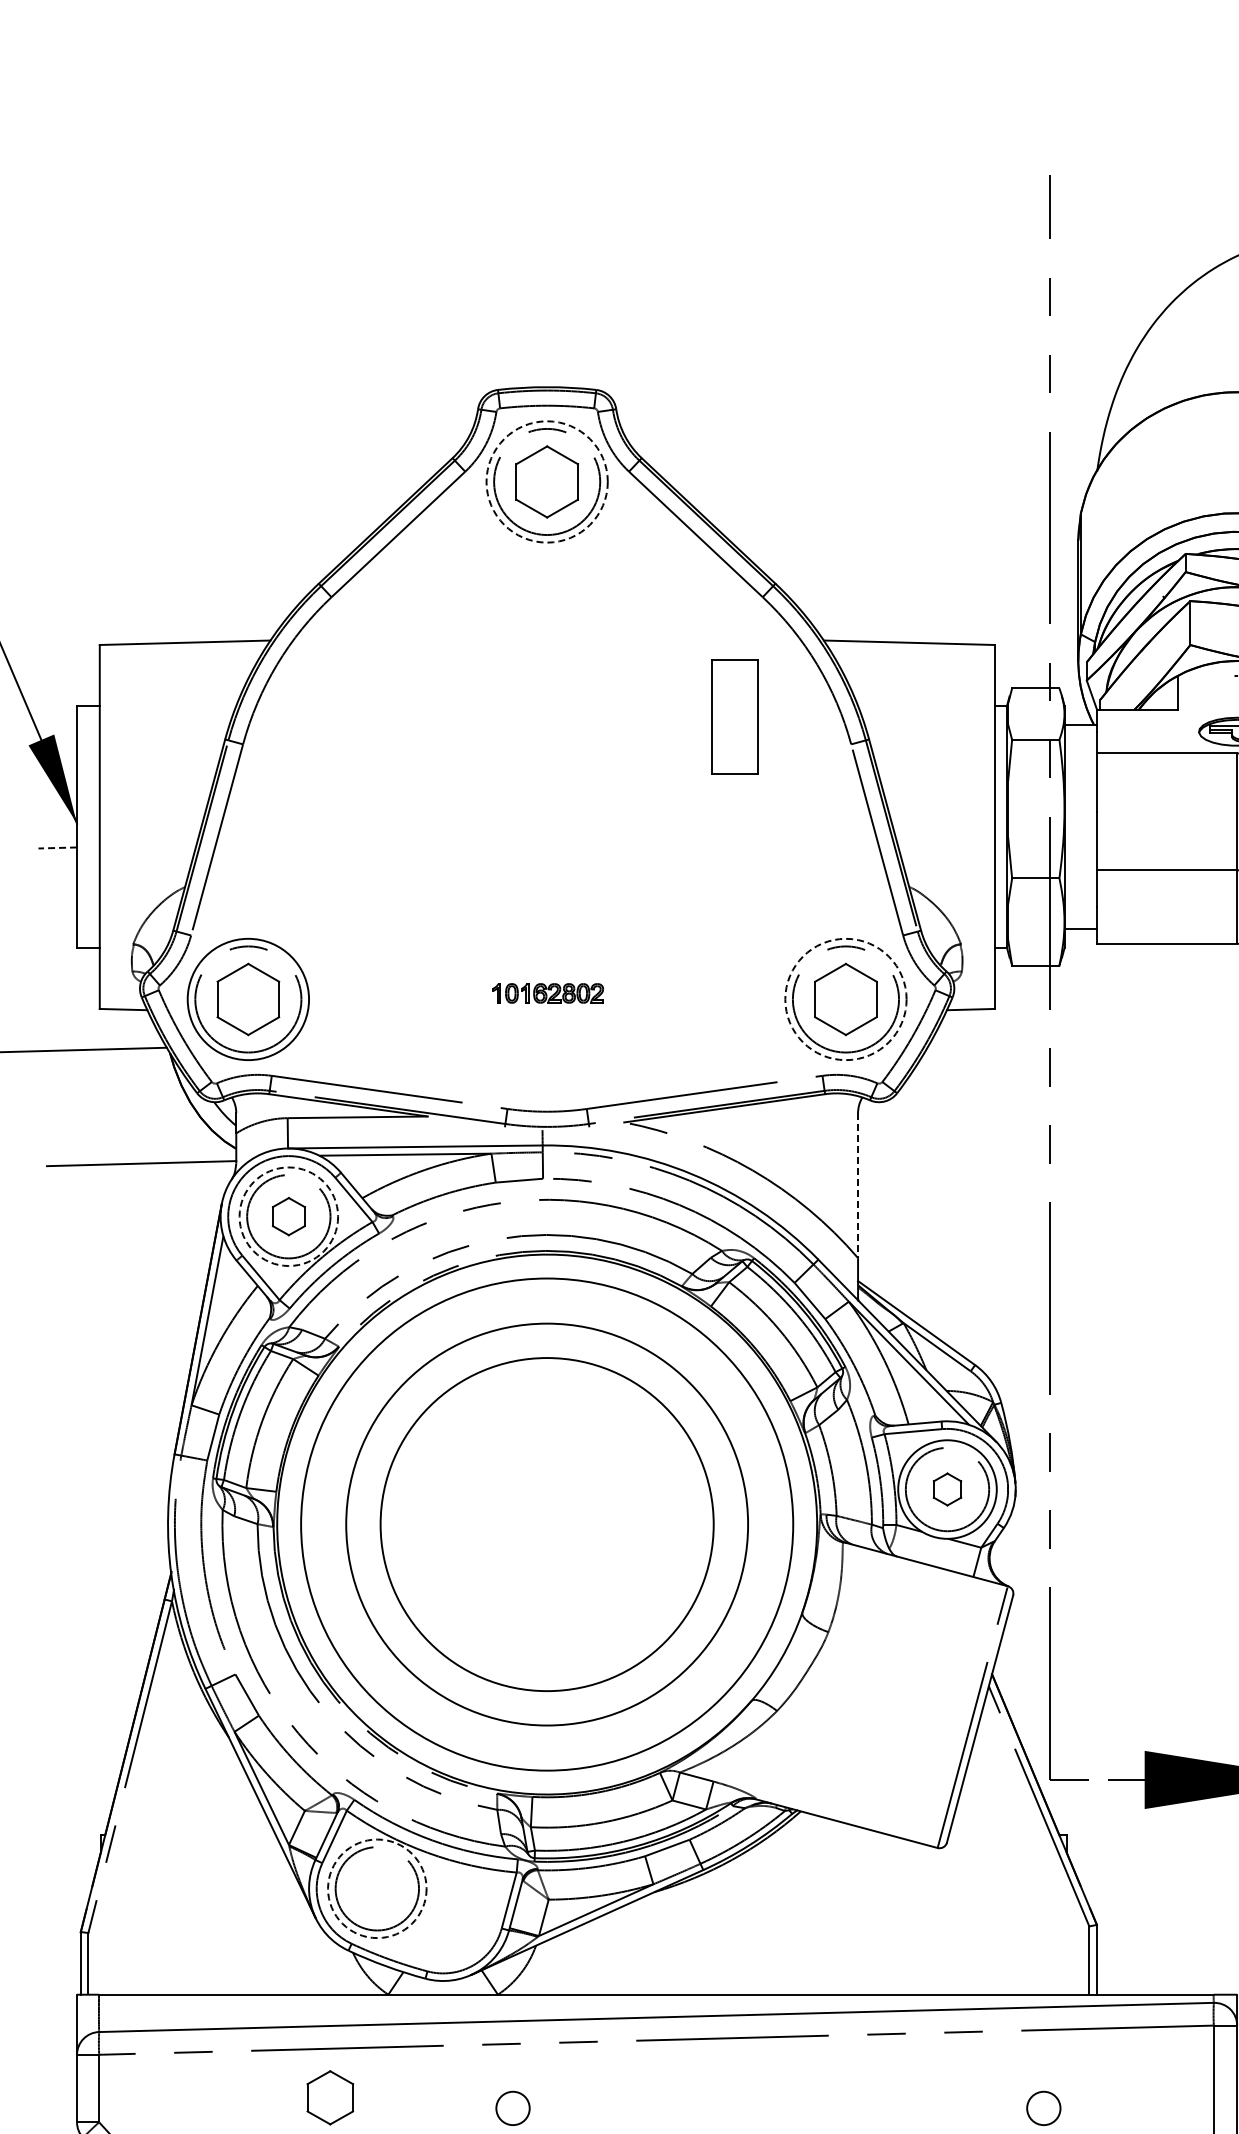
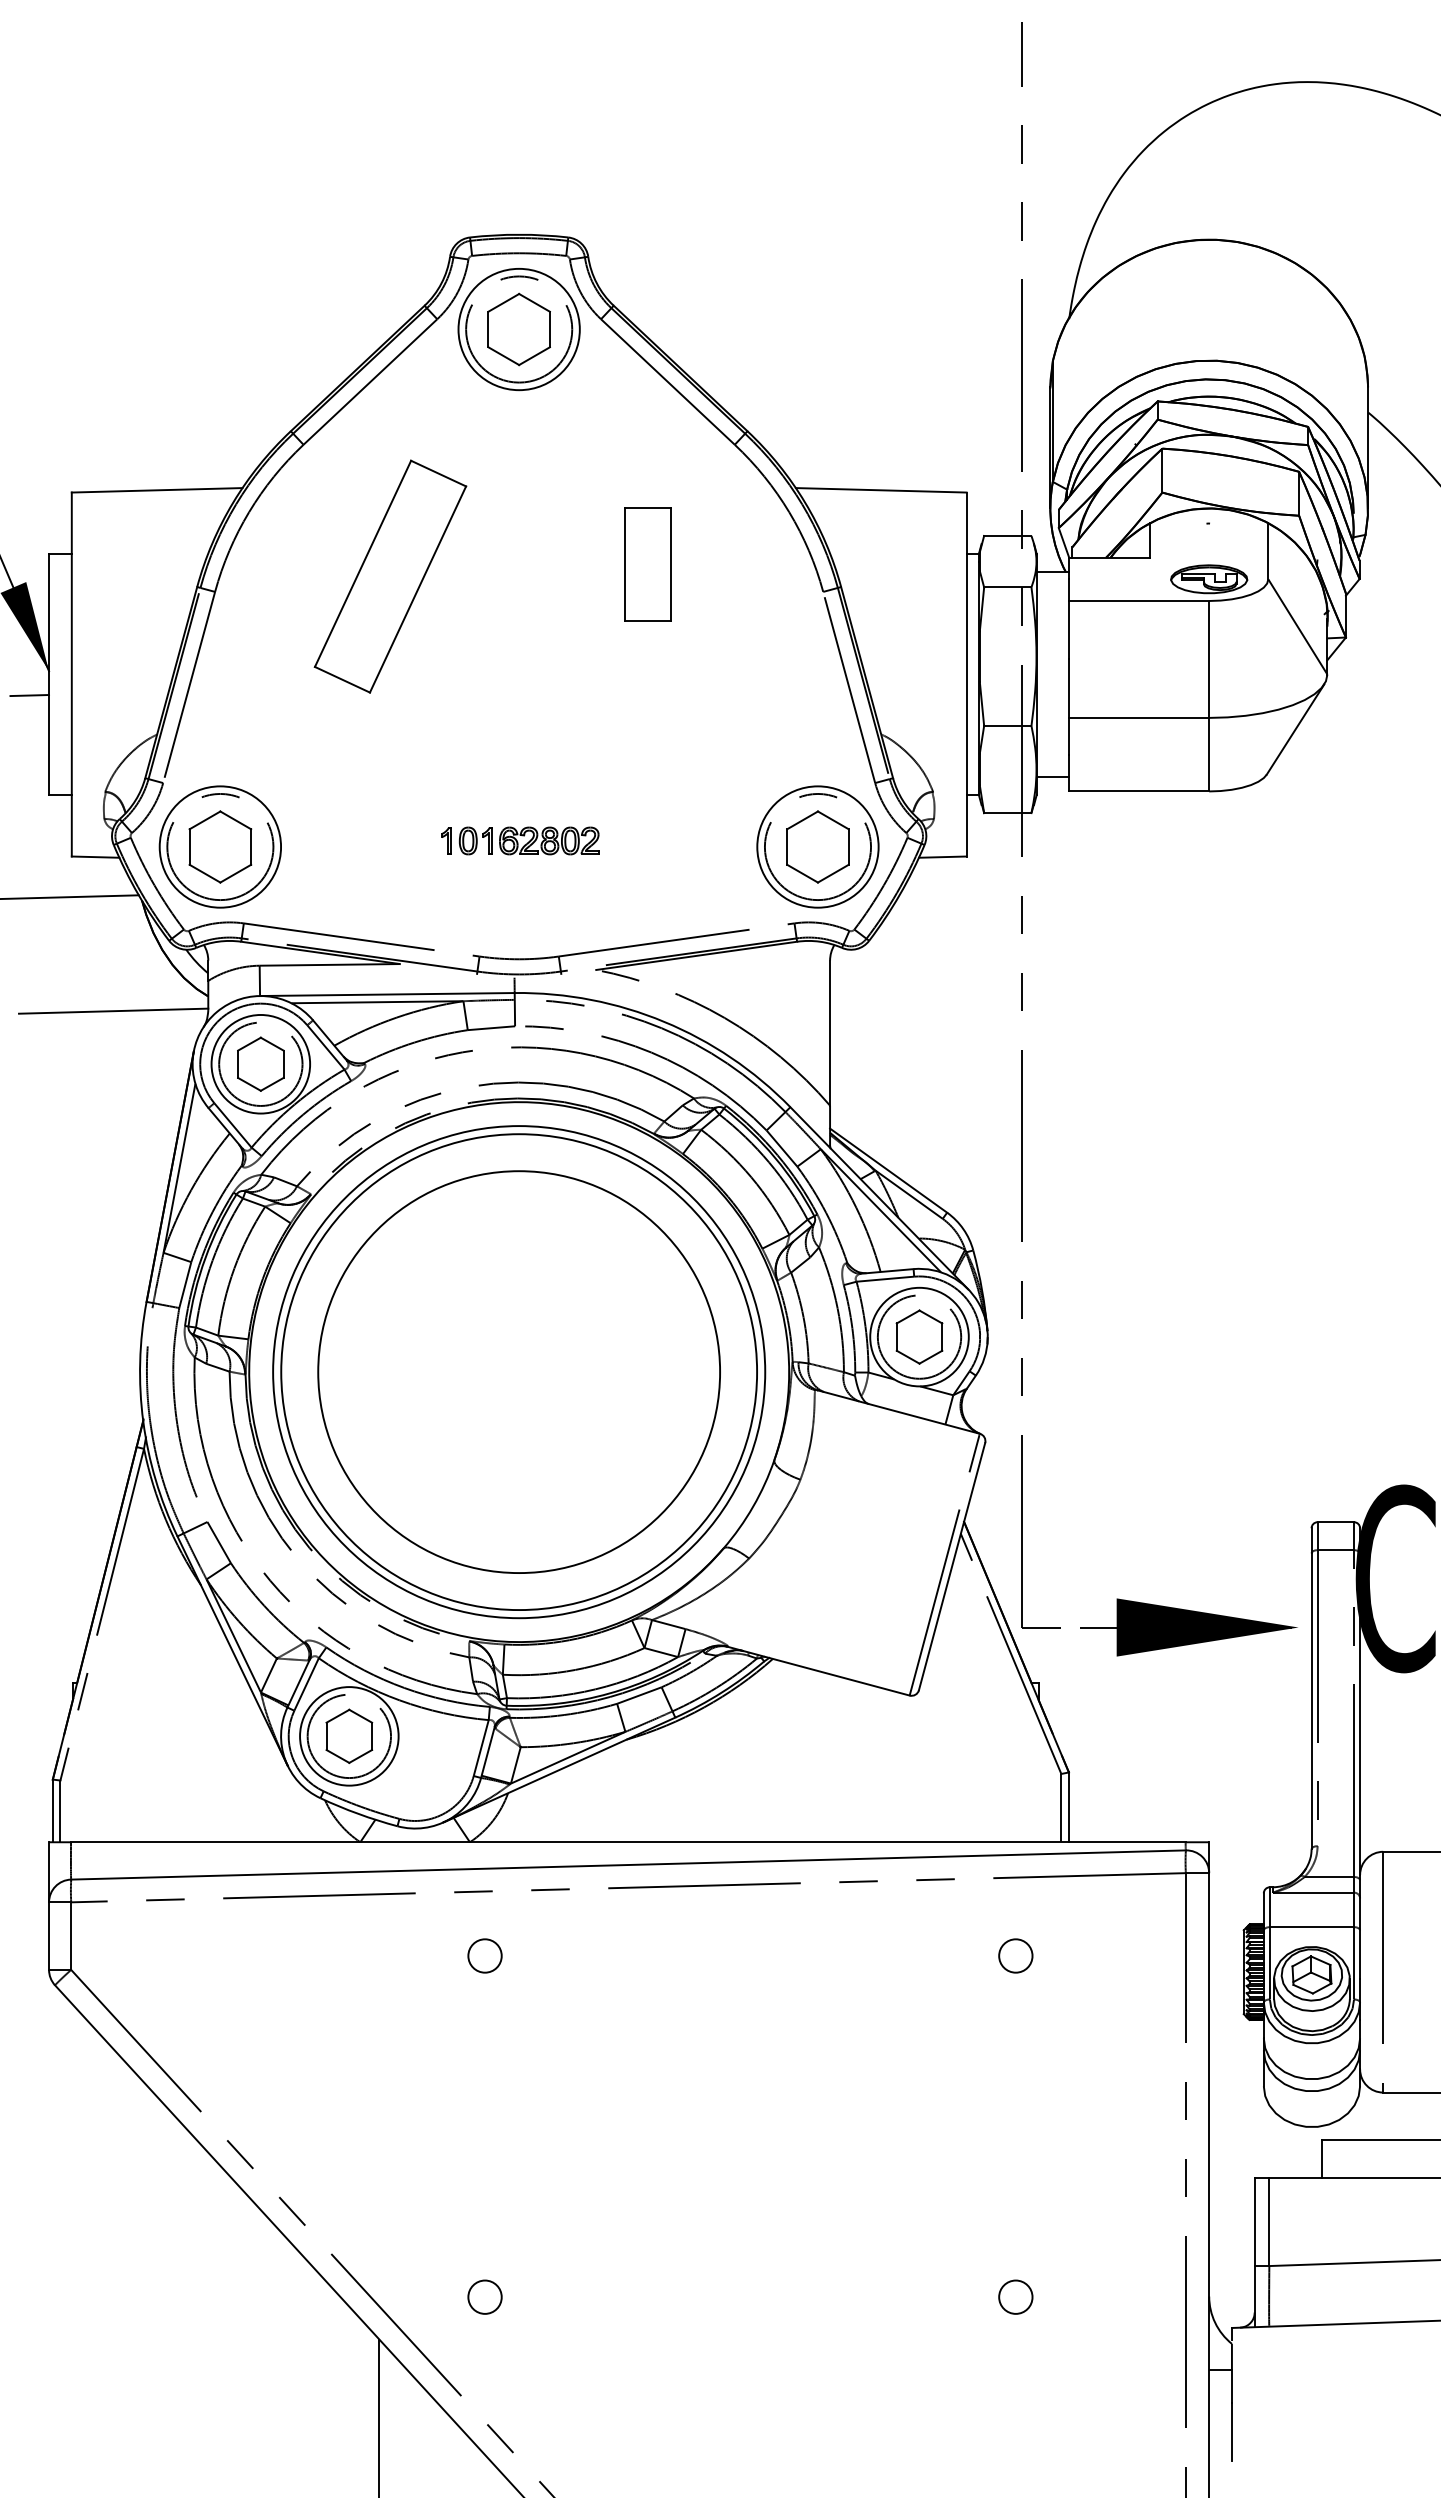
circle: (546, 481) -> (518, 329), dashed -> solid
part: (734, 716) -> (647, 564), moved
part: (418, 728) -> (390, 576), added
line: (57, 847) -> (29, 695), dashed -> solid
part: (548, 992) -> (520, 840), size x1.43
circle: (845, 998) -> (817, 846), dashed -> solid
line: (858, 1185) -> (830, 1033), dashed -> solid
circle: (288, 1215) -> (260, 1063), dashed -> solid
part: (288, 1215) -> (260, 1063), size x1.43
part: (947, 1488) -> (919, 1336), size x1.67
circle: (547, 1524) -> (519, 1372), size x1.43
circle: (377, 1888) -> (349, 1736), dashed -> solid
part: (330, 2096) -> (349, 1735), moved

